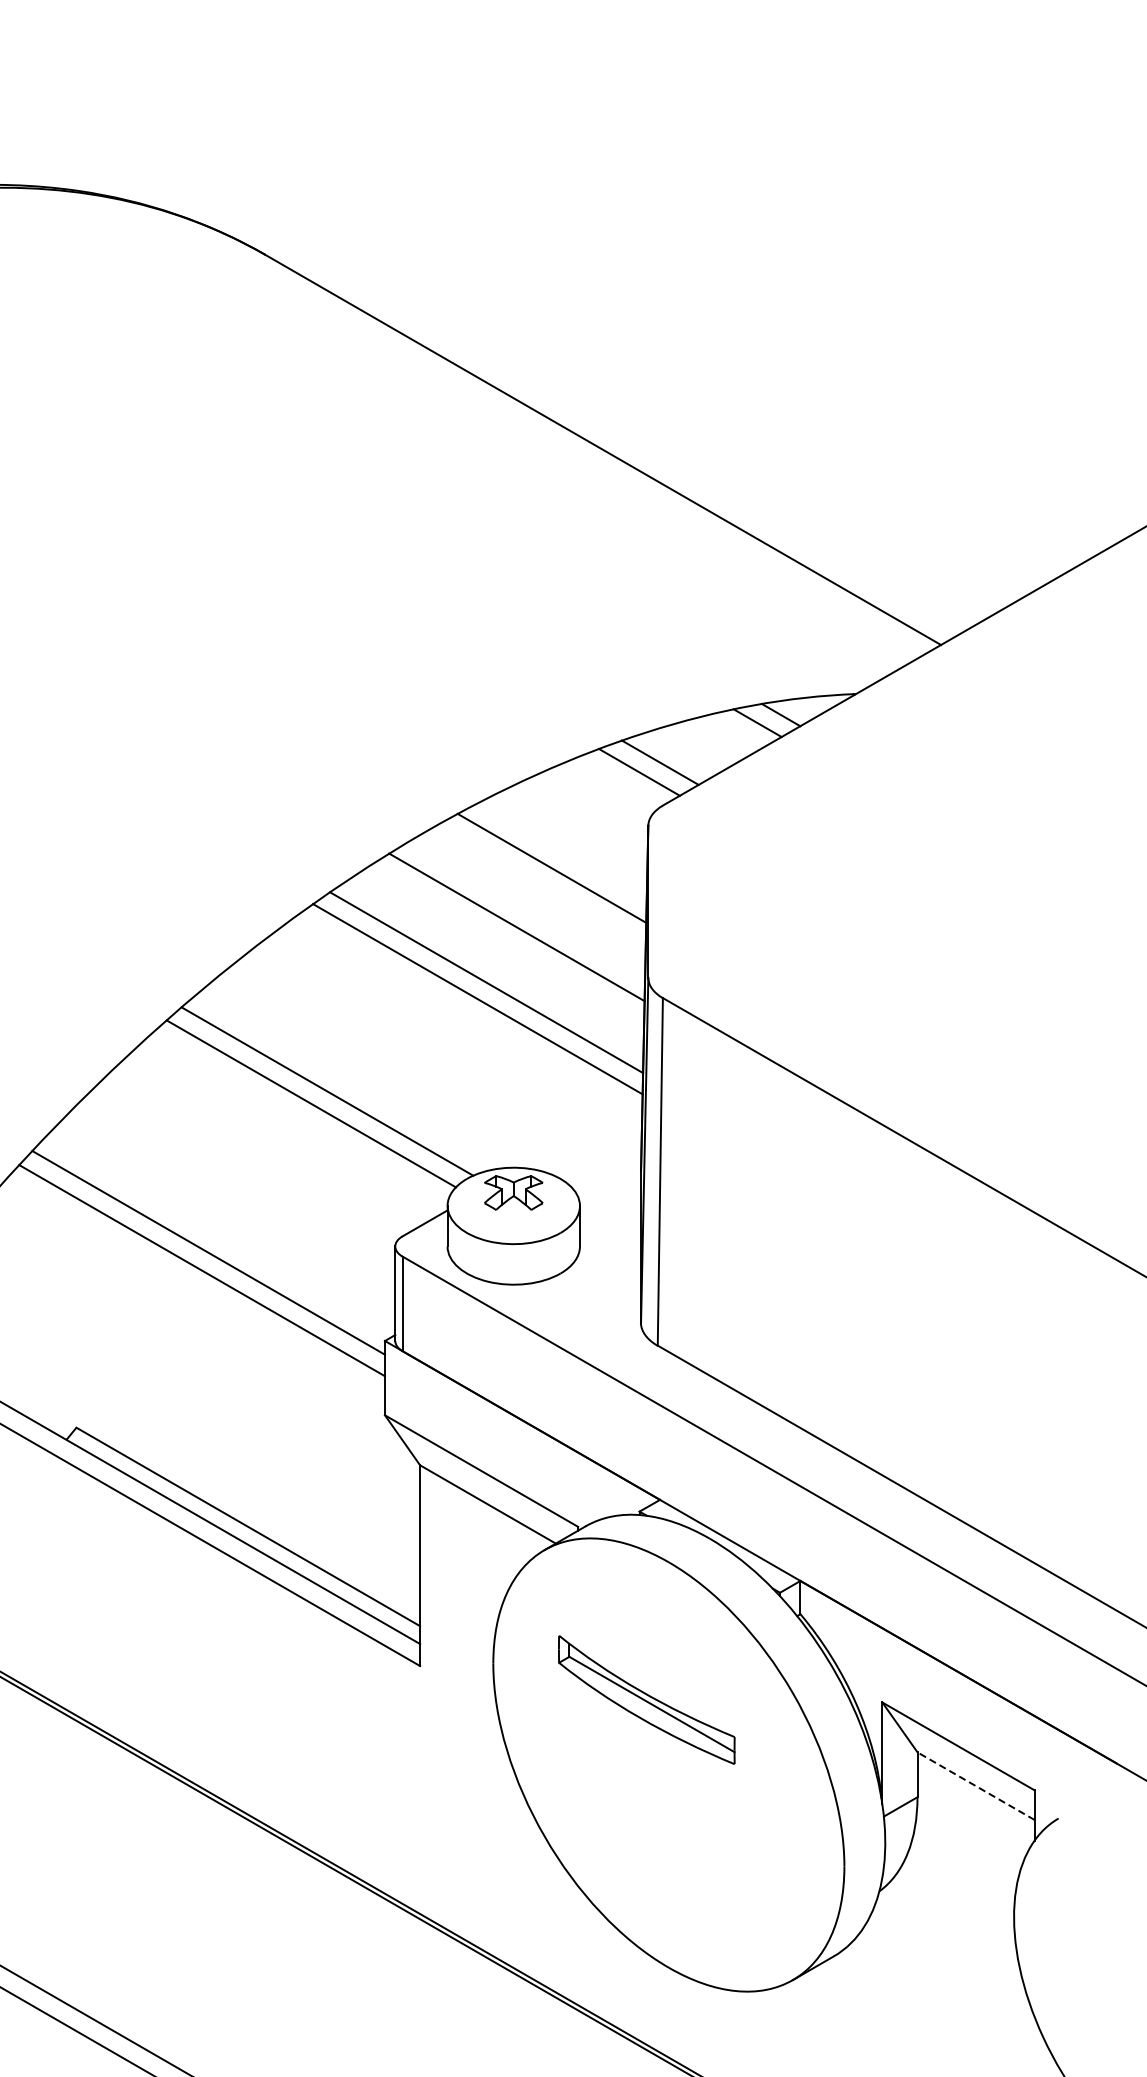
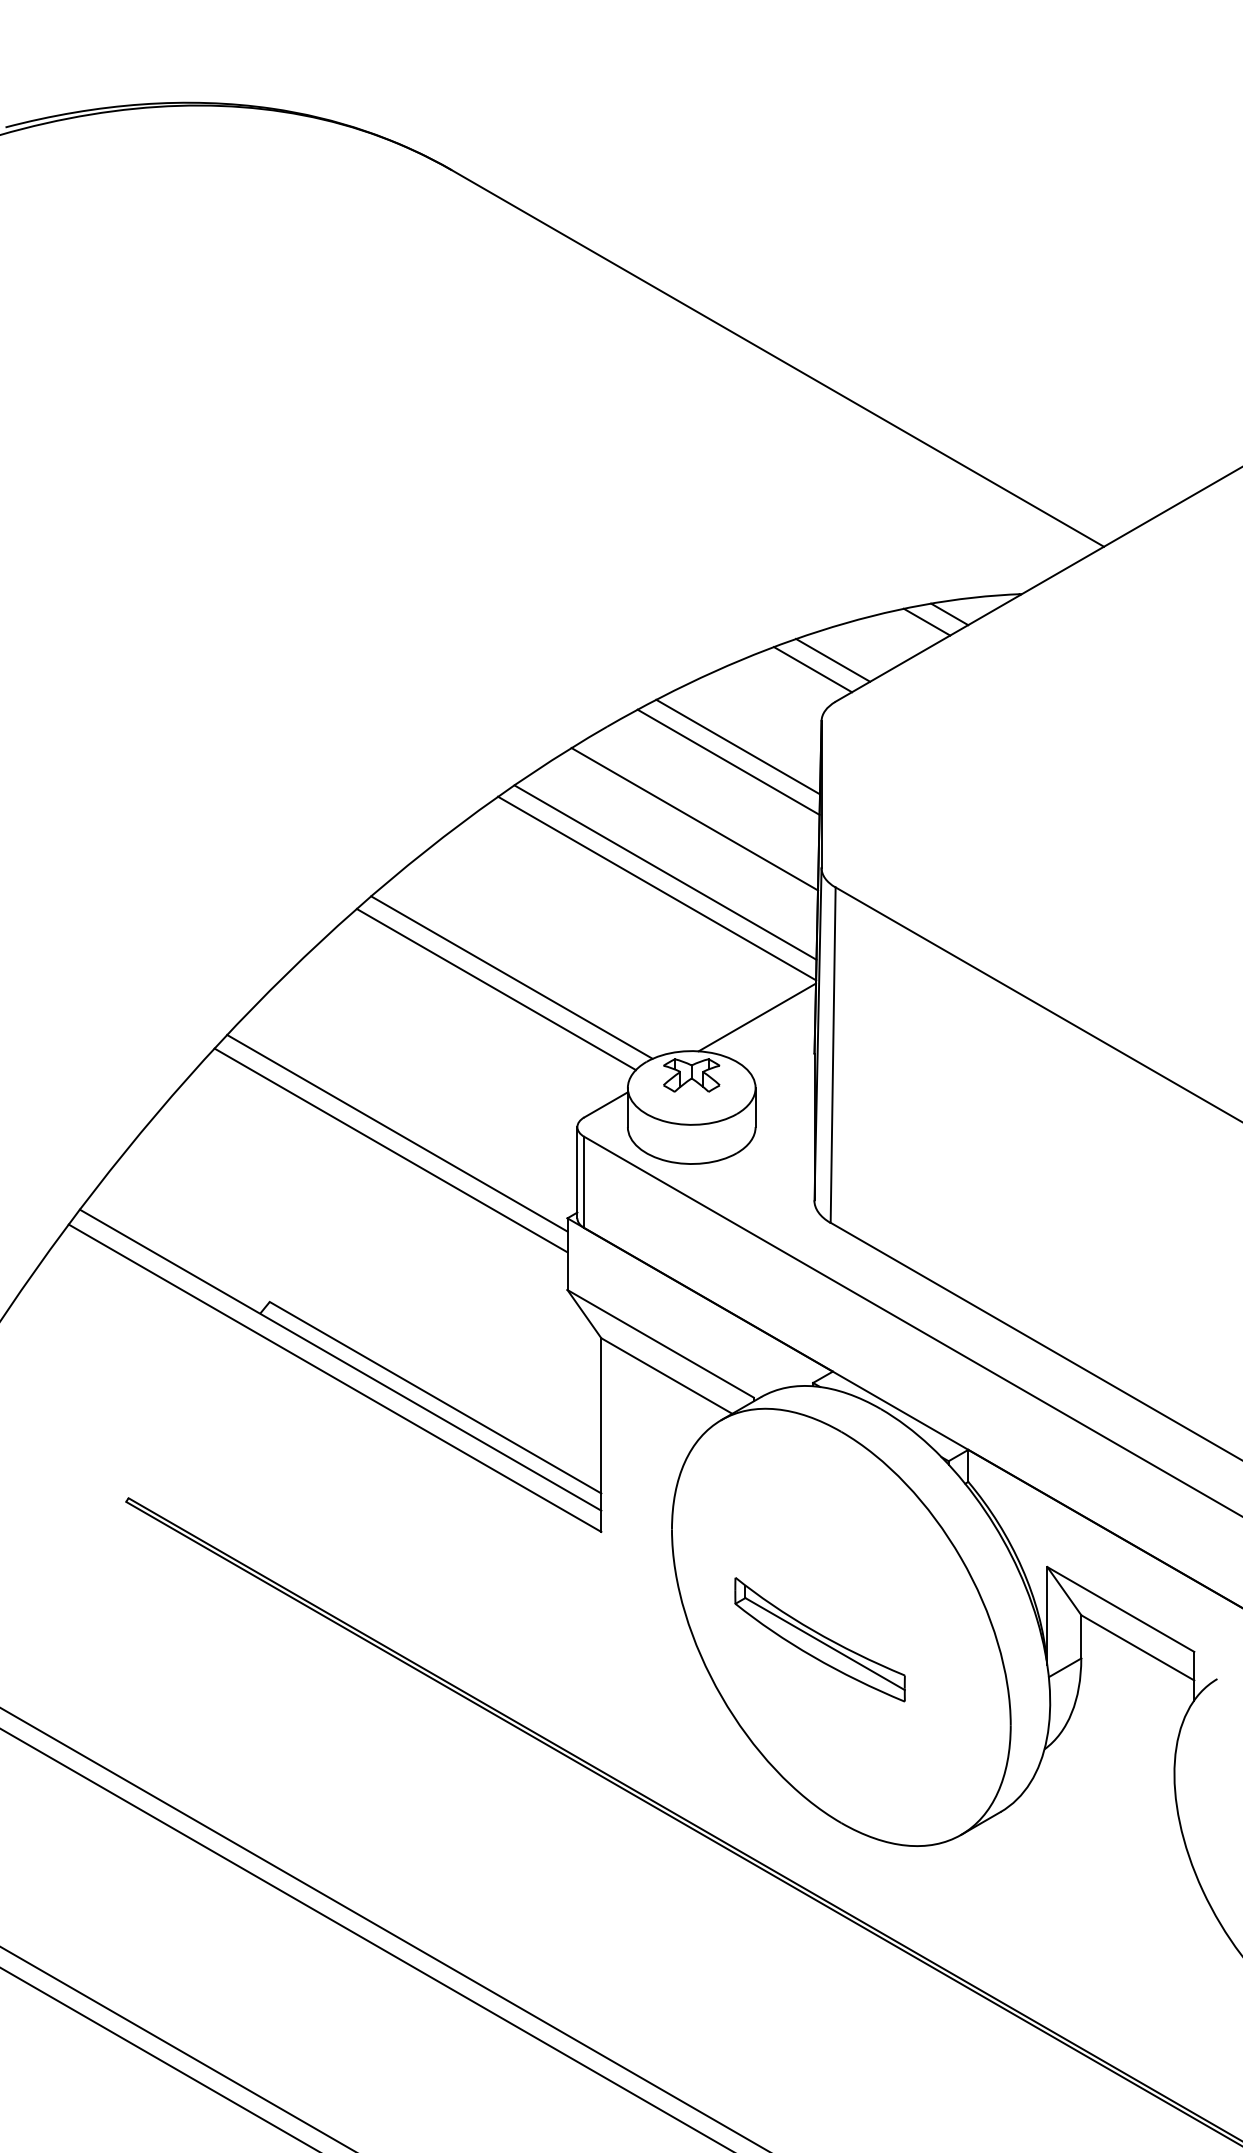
line: (561, 852) -> (737, 746), added
line: (580, 1132) -> (756, 1017), added
part: (646, 1699) -> (819, 1639), moved
line: (975, 1785) -> (1137, 1647), dashed -> solid

